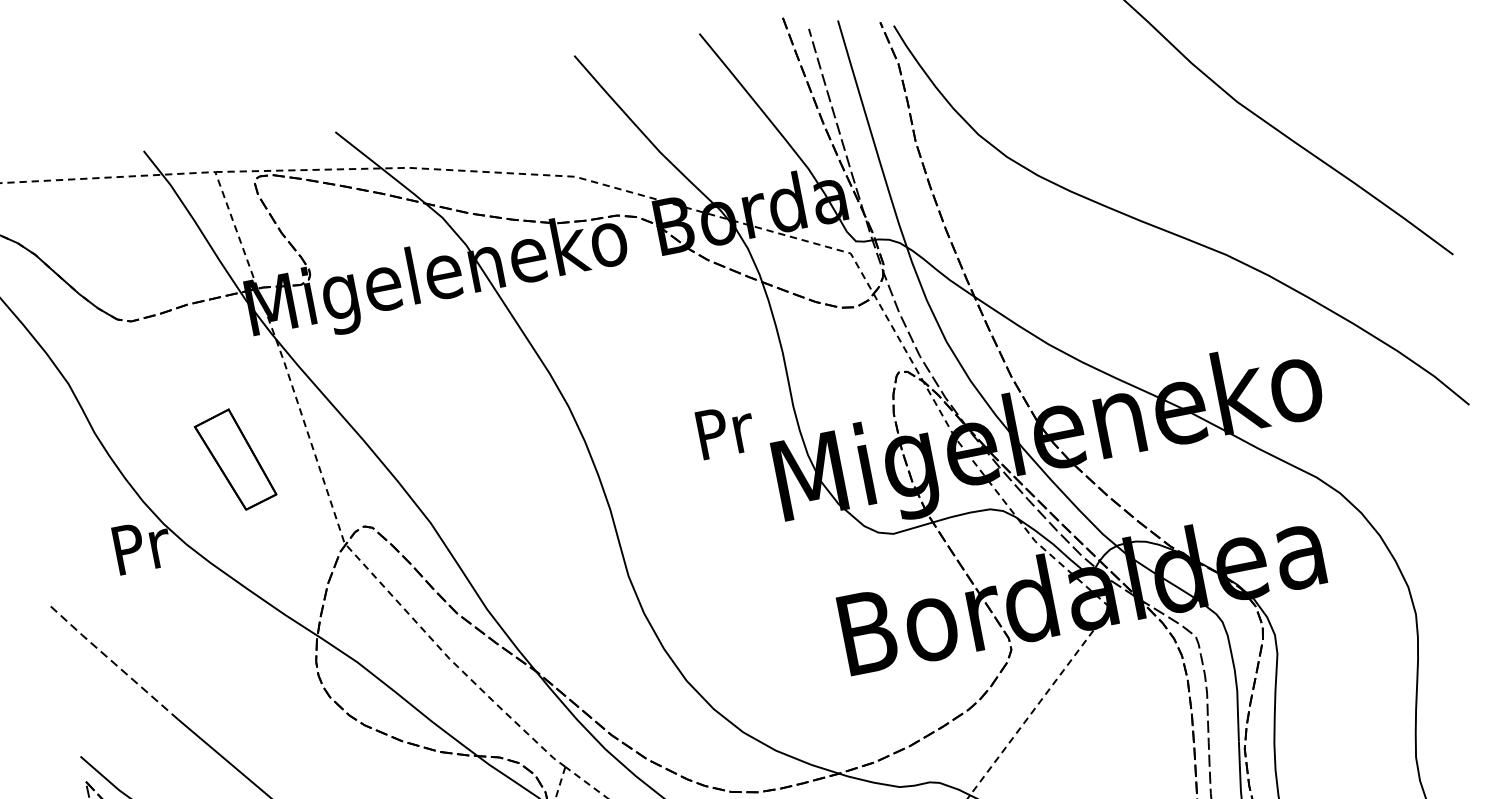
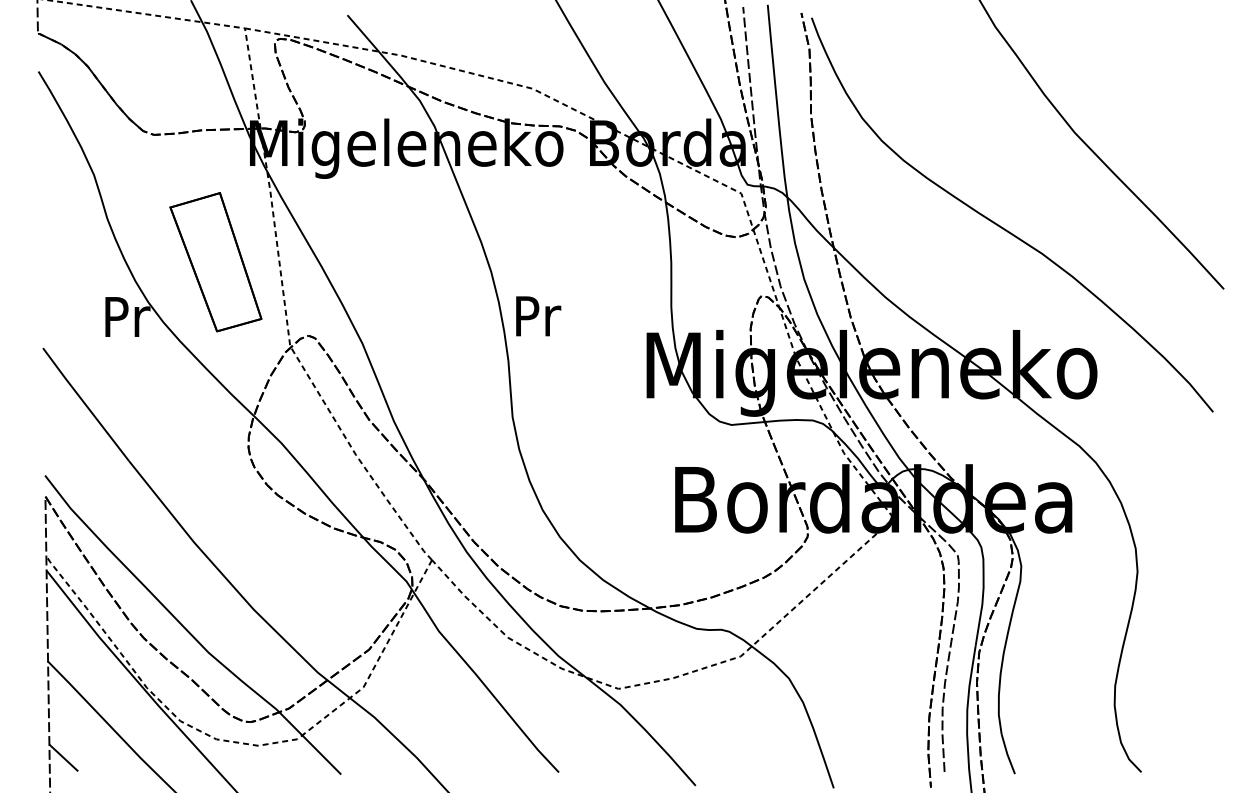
text: (726, 431) -> (538, 316), moved
part: (235, 460) -> (215, 262), size x1.67
line: (112, 661) -> (85, 404), dashed -> solid

